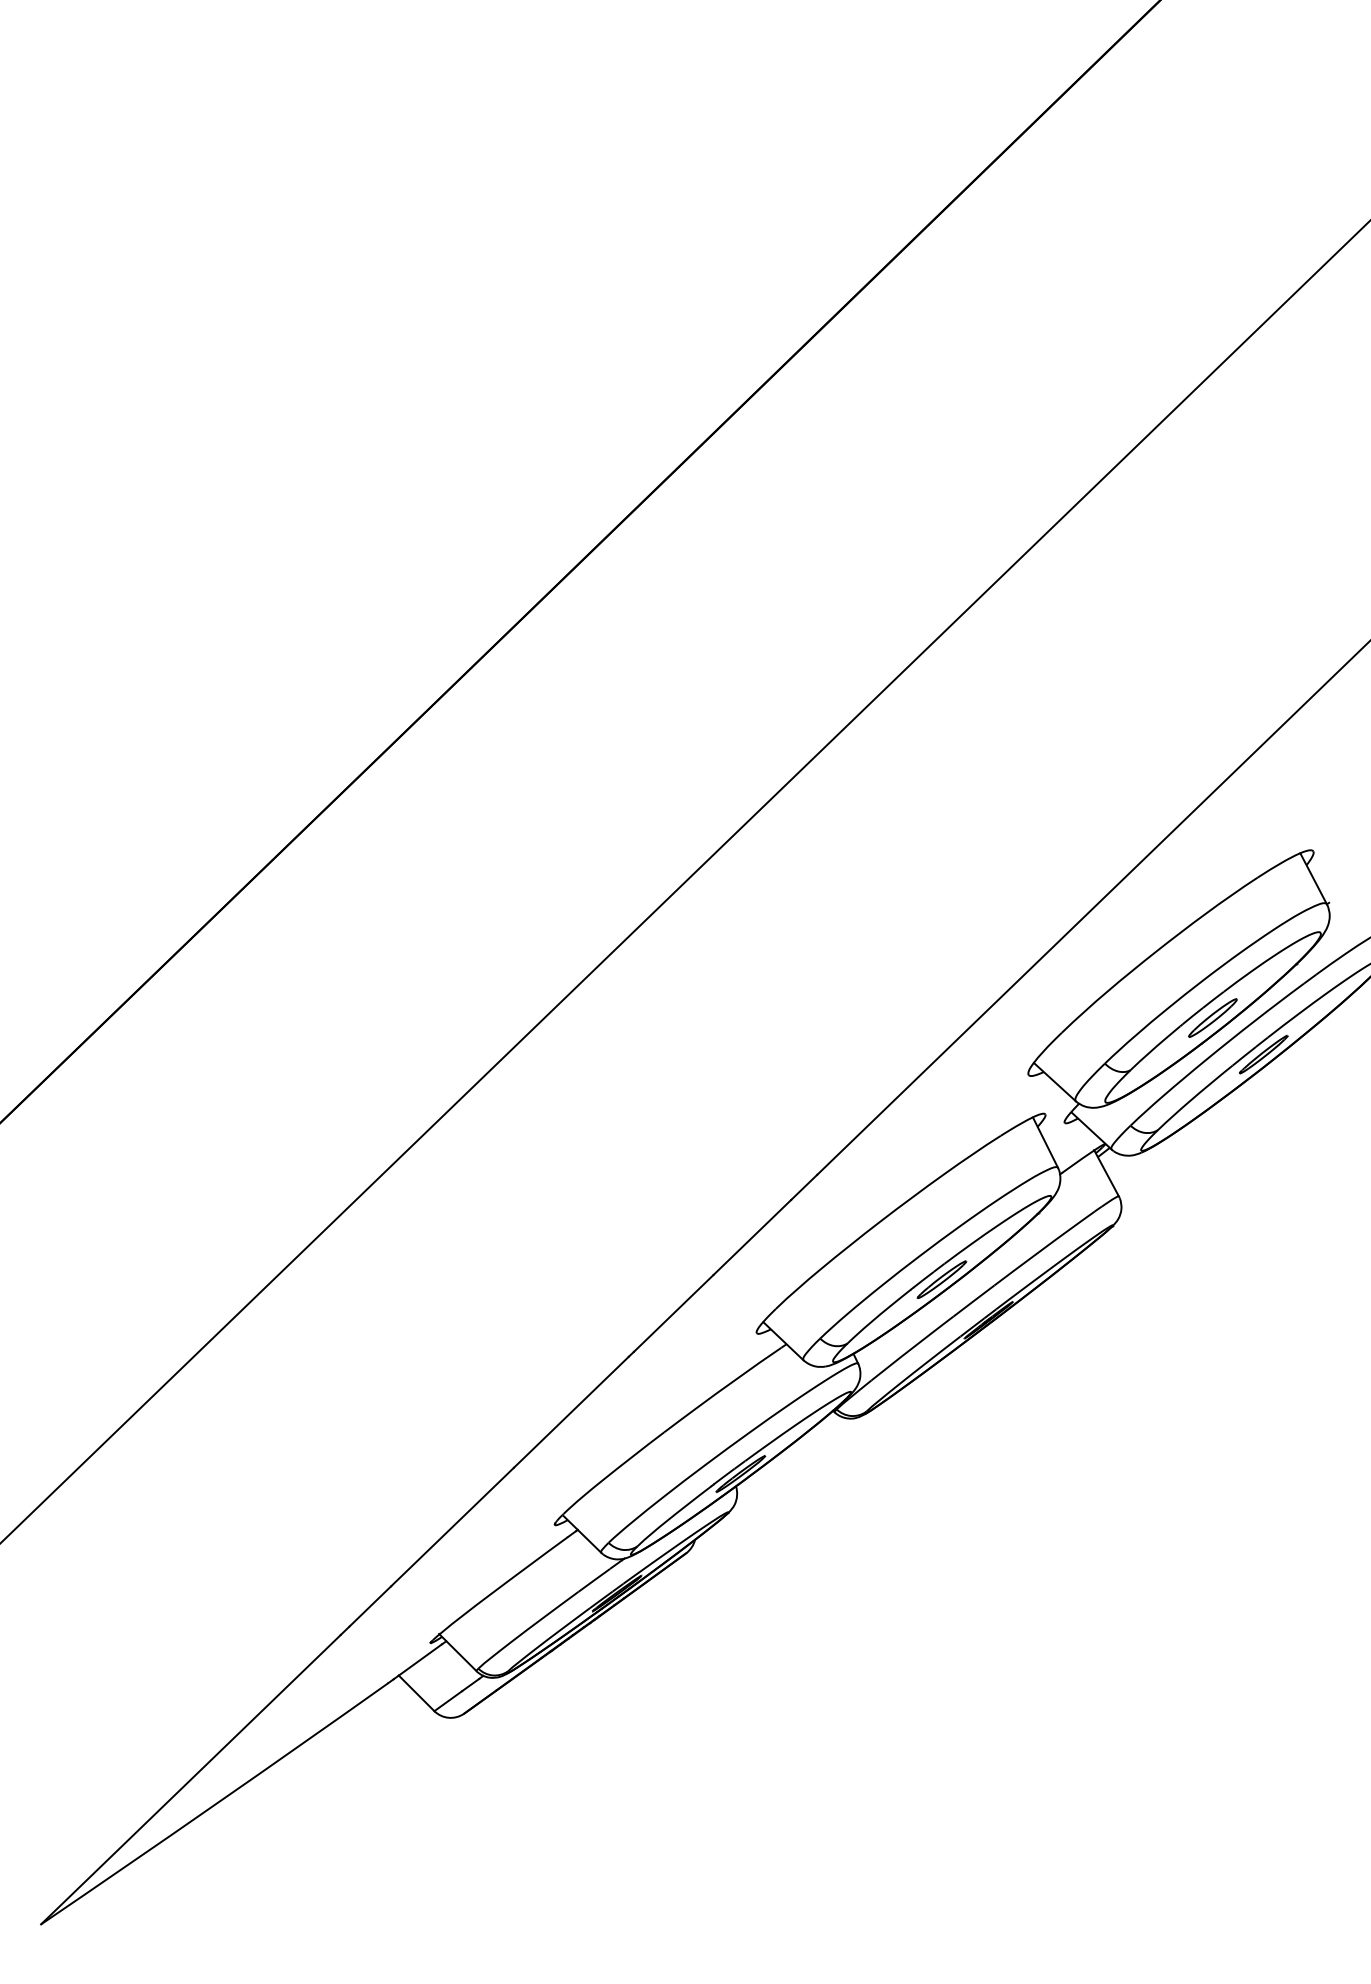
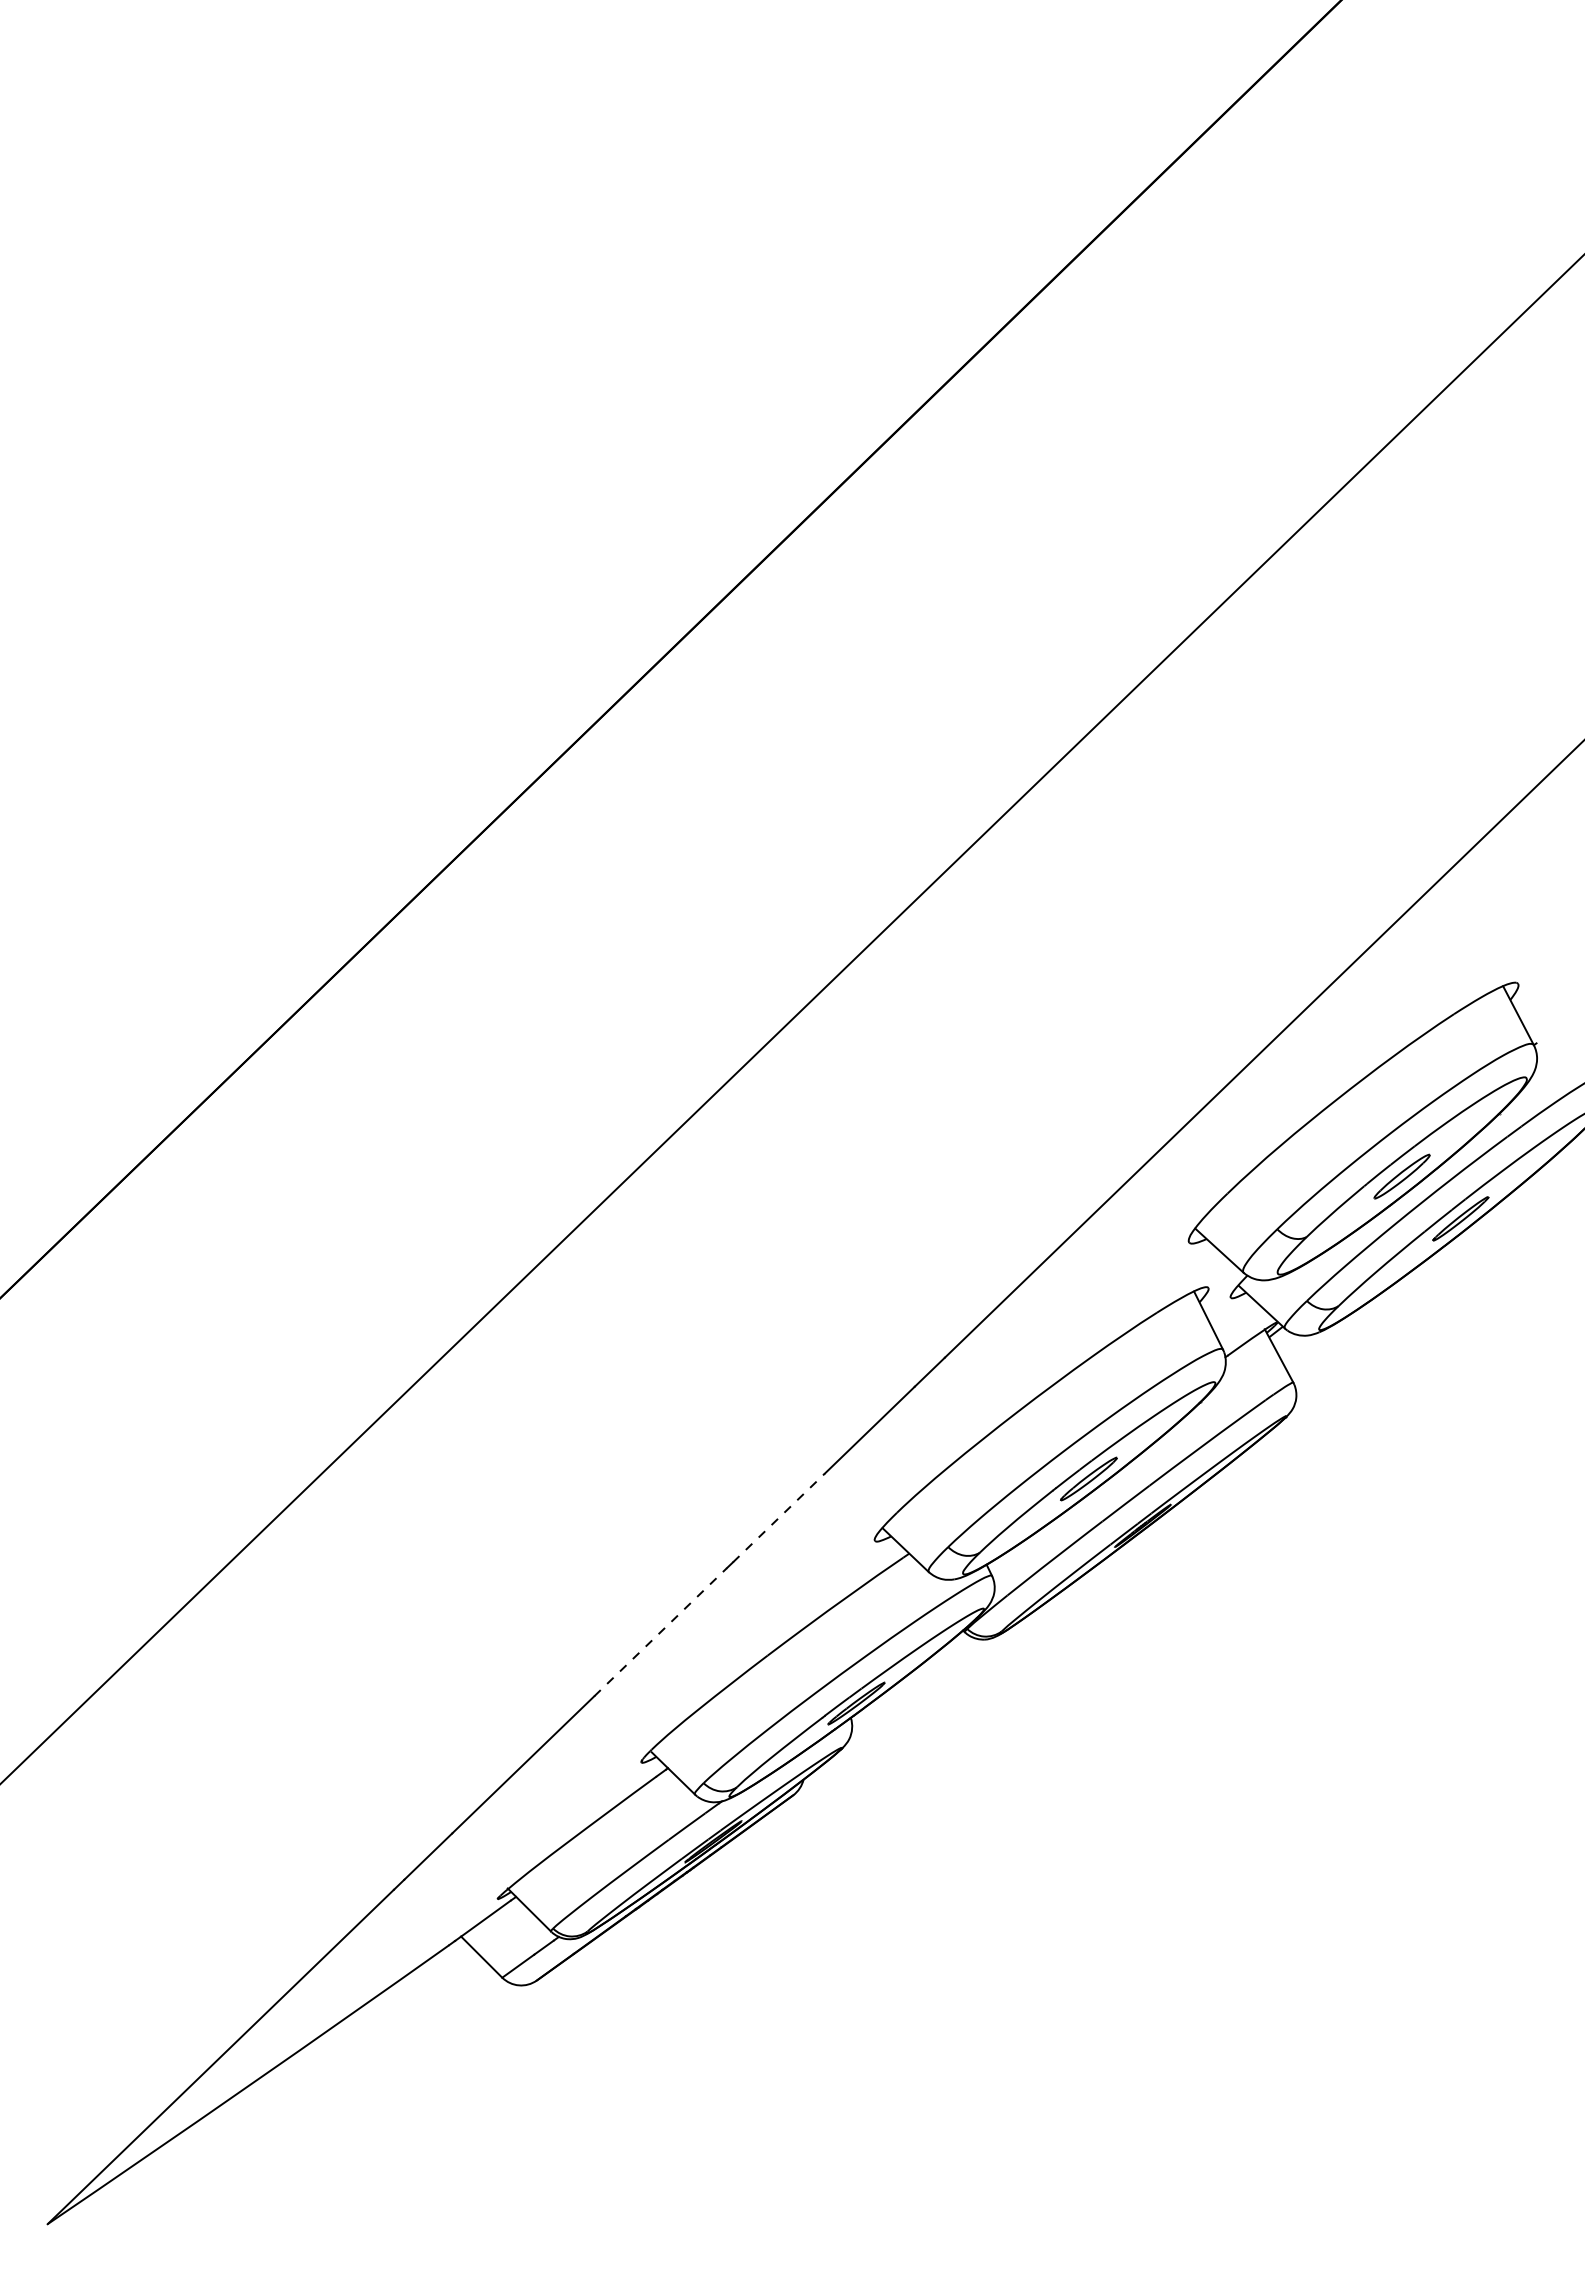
line: (673, 1312) -> (778, 1517), solid -> dashed
line: (572, 1411) -> (661, 1631), solid -> dashed

